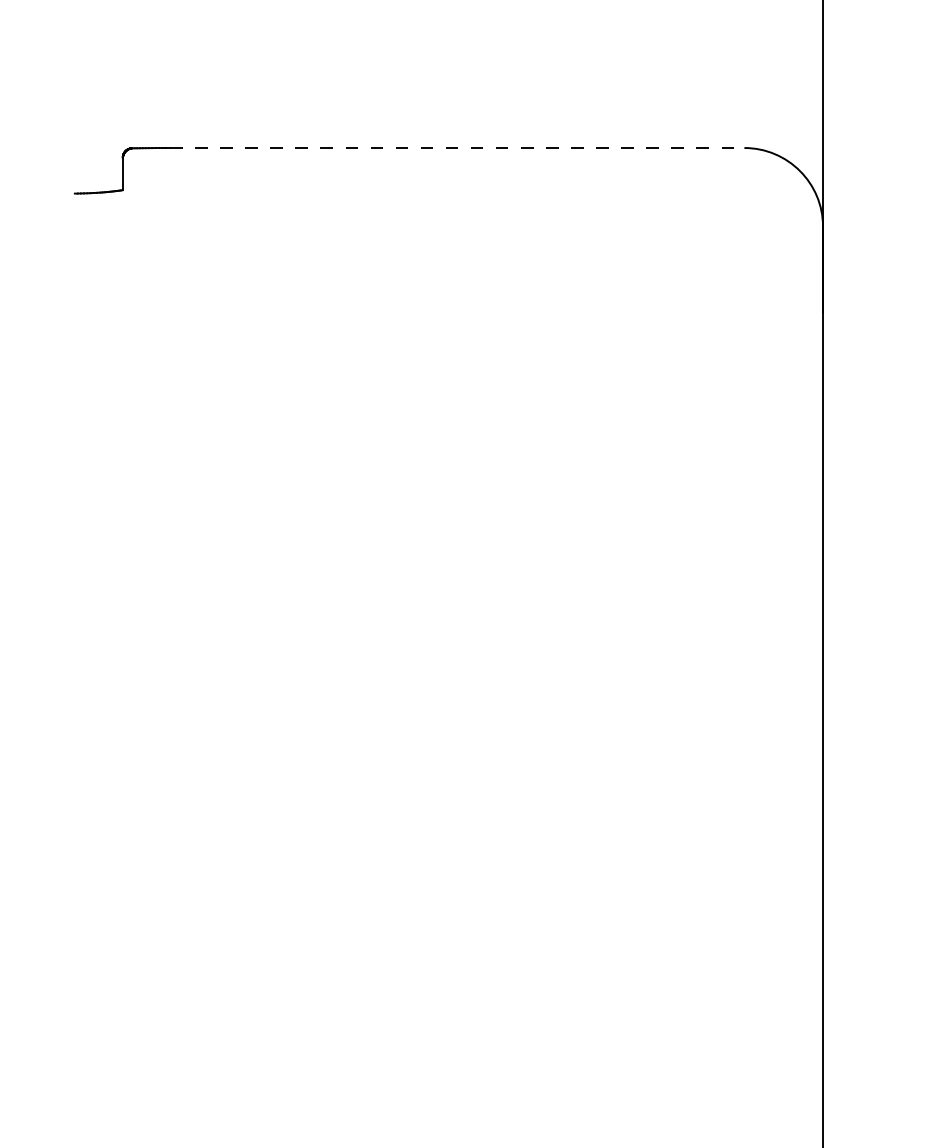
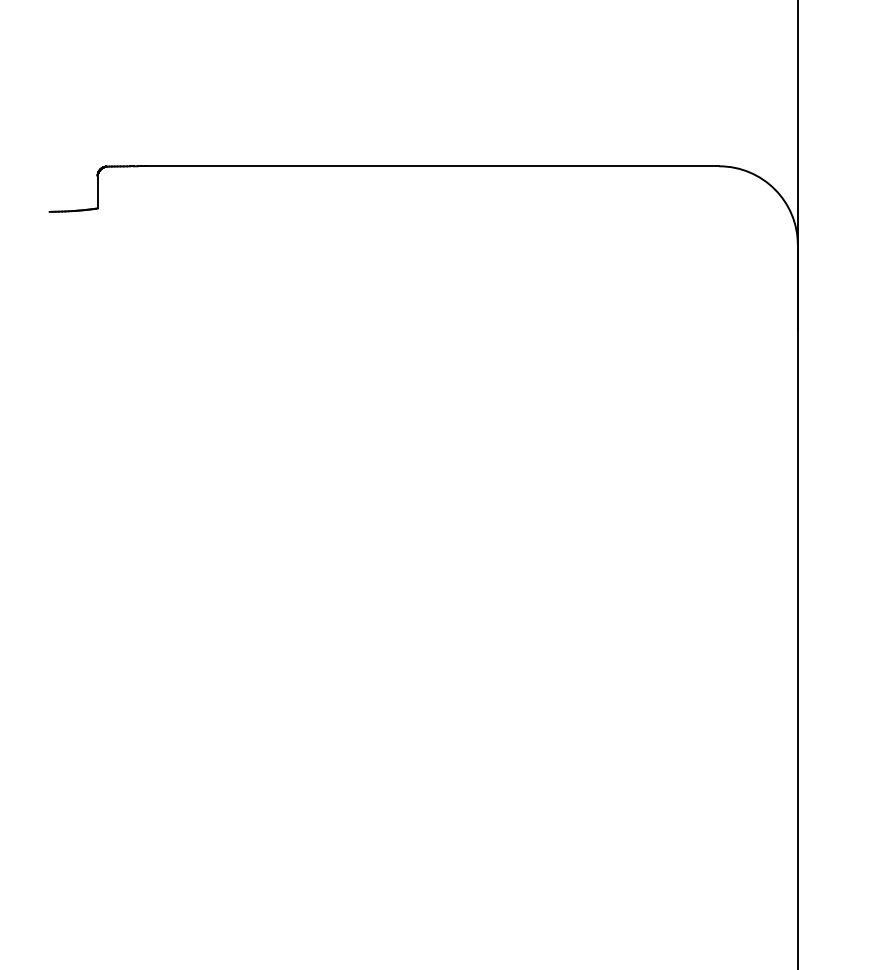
line: (457, 148) -> (432, 166), dashed -> solid

